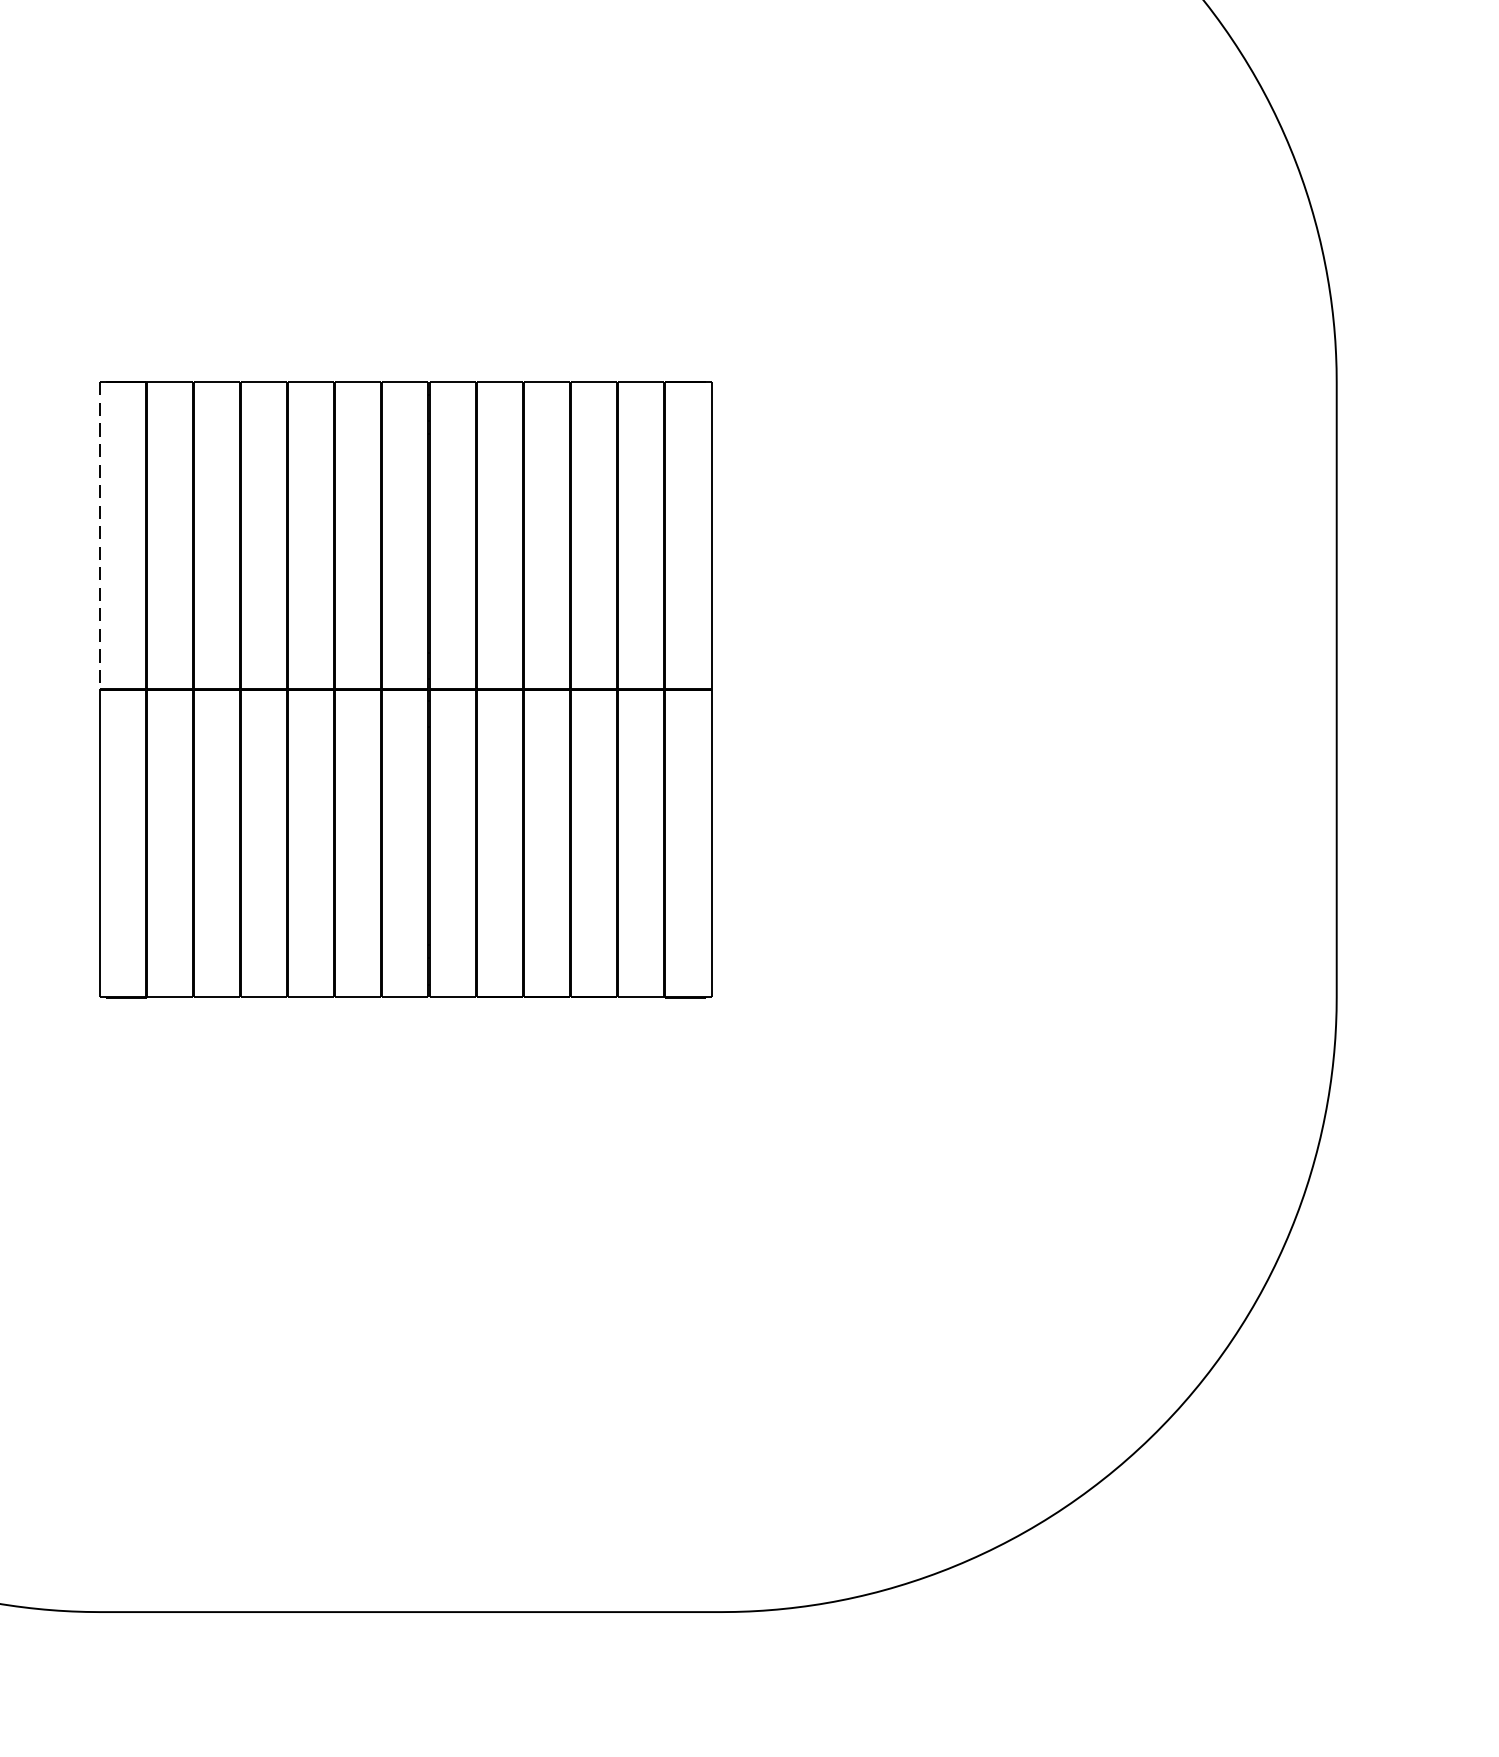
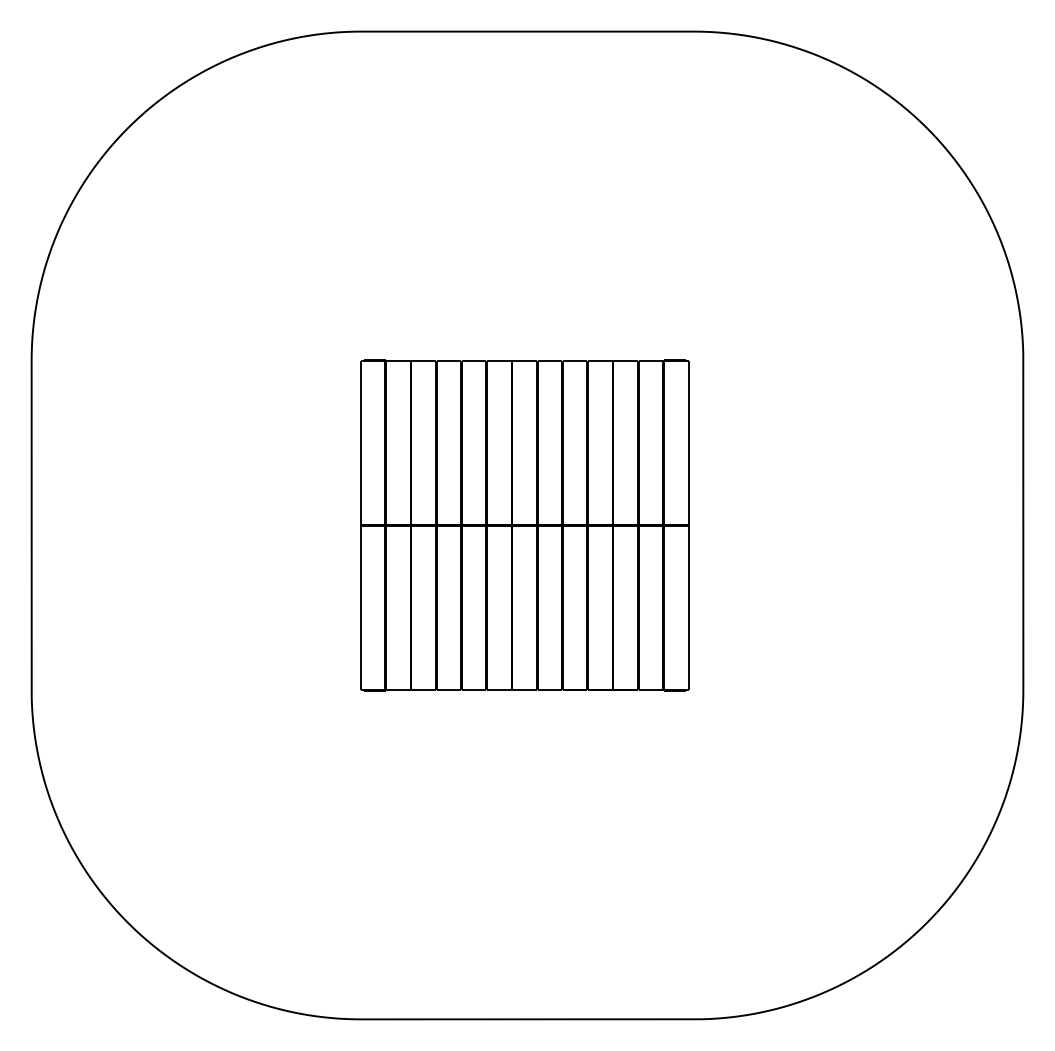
line: (98, 536) -> (360, 443), dashed -> solid

